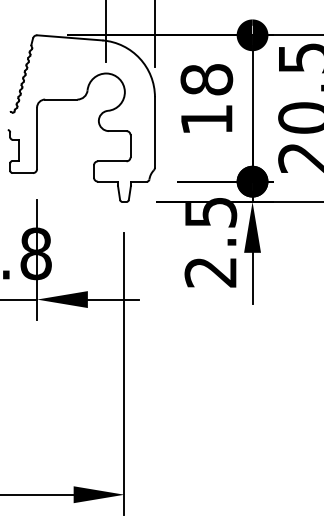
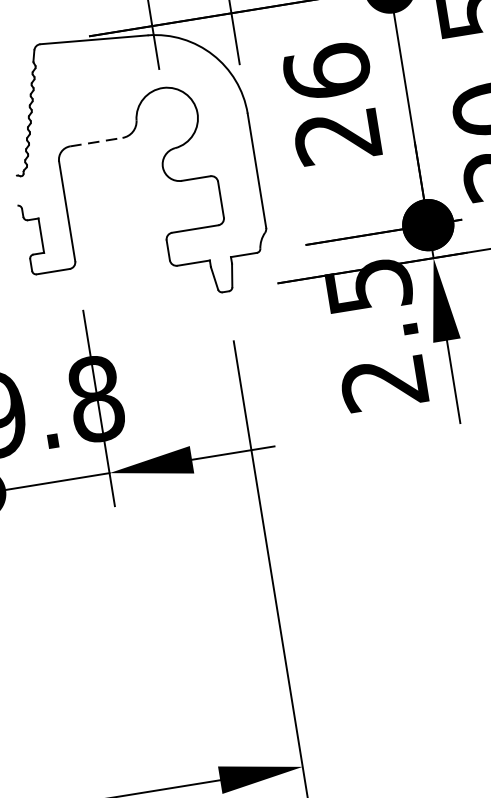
text: (206, 98) -> (331, 102), 18 -> 26
line: (61, 99) -> (96, 142), solid -> dashed

